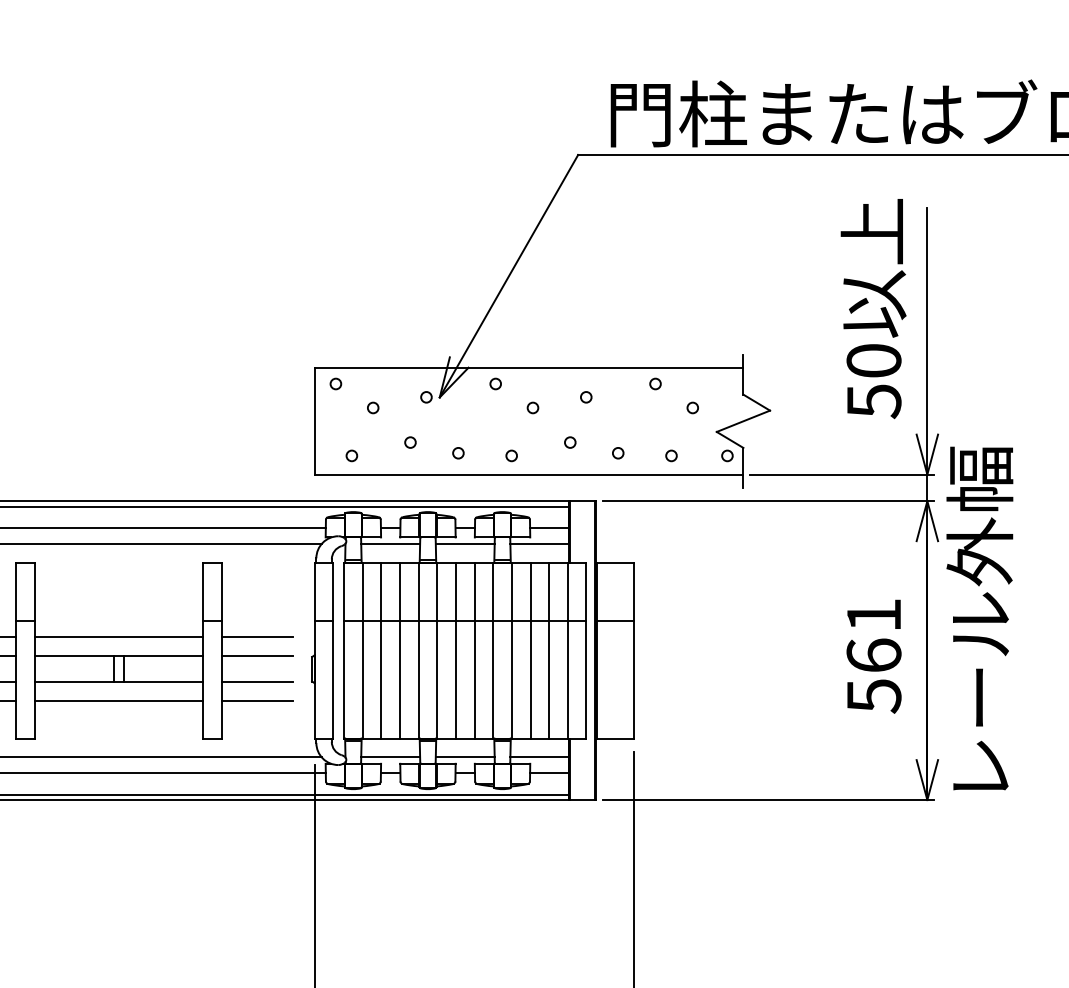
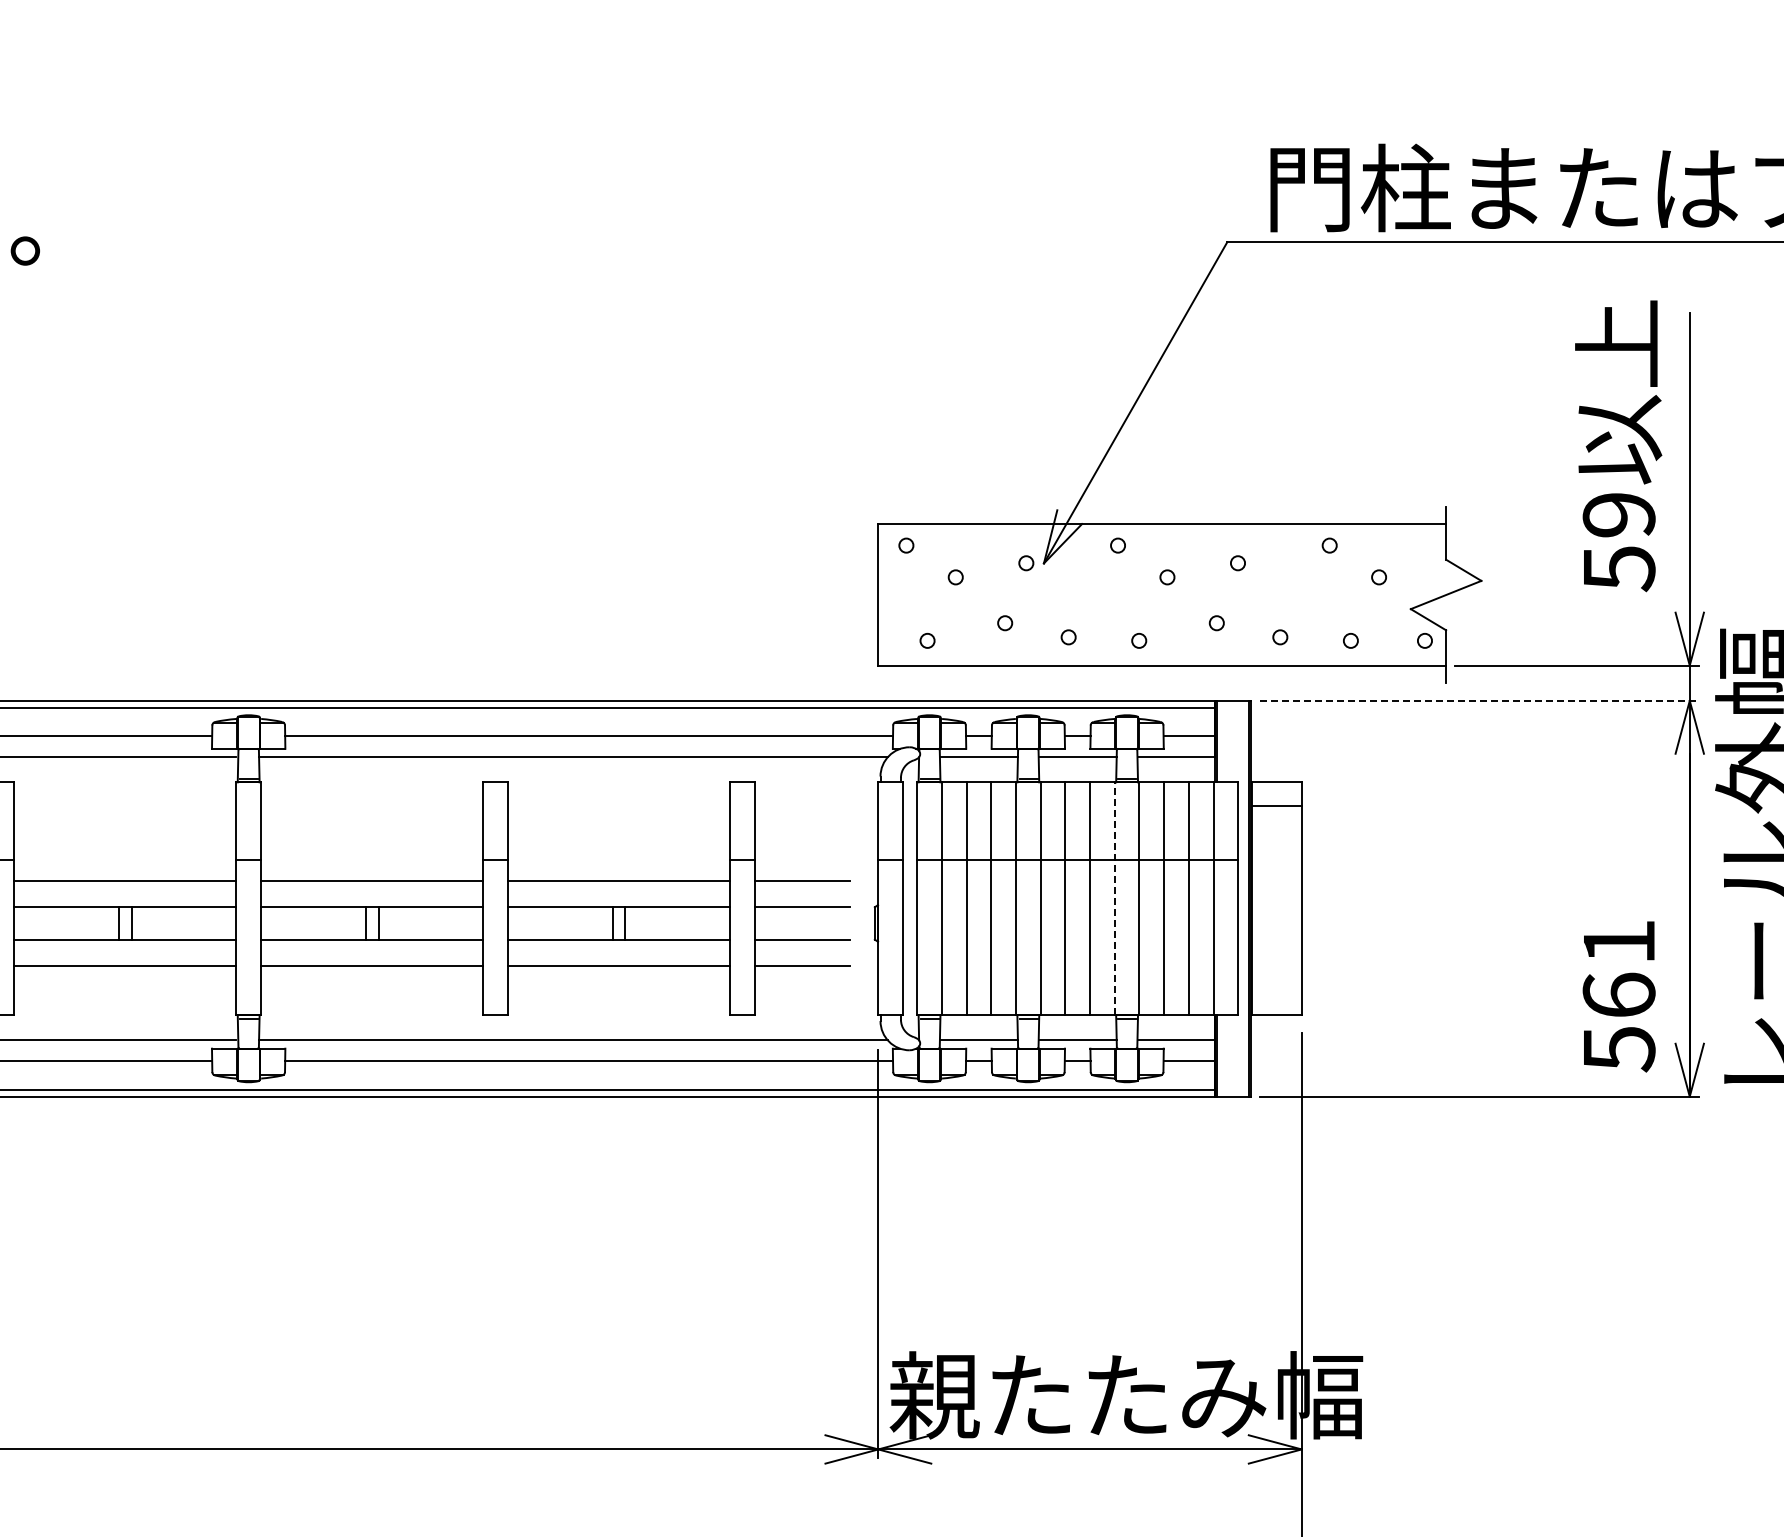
text: (873, 360) -> (1618, 514), 50 -> 59
line: (768, 500) -> (1479, 700), solid -> dashed
line: (615, 620) -> (1276, 805), moved
line: (493, 650) -> (1114, 898), solid -> dashed
text: (873, 656) -> (1618, 996), moved

